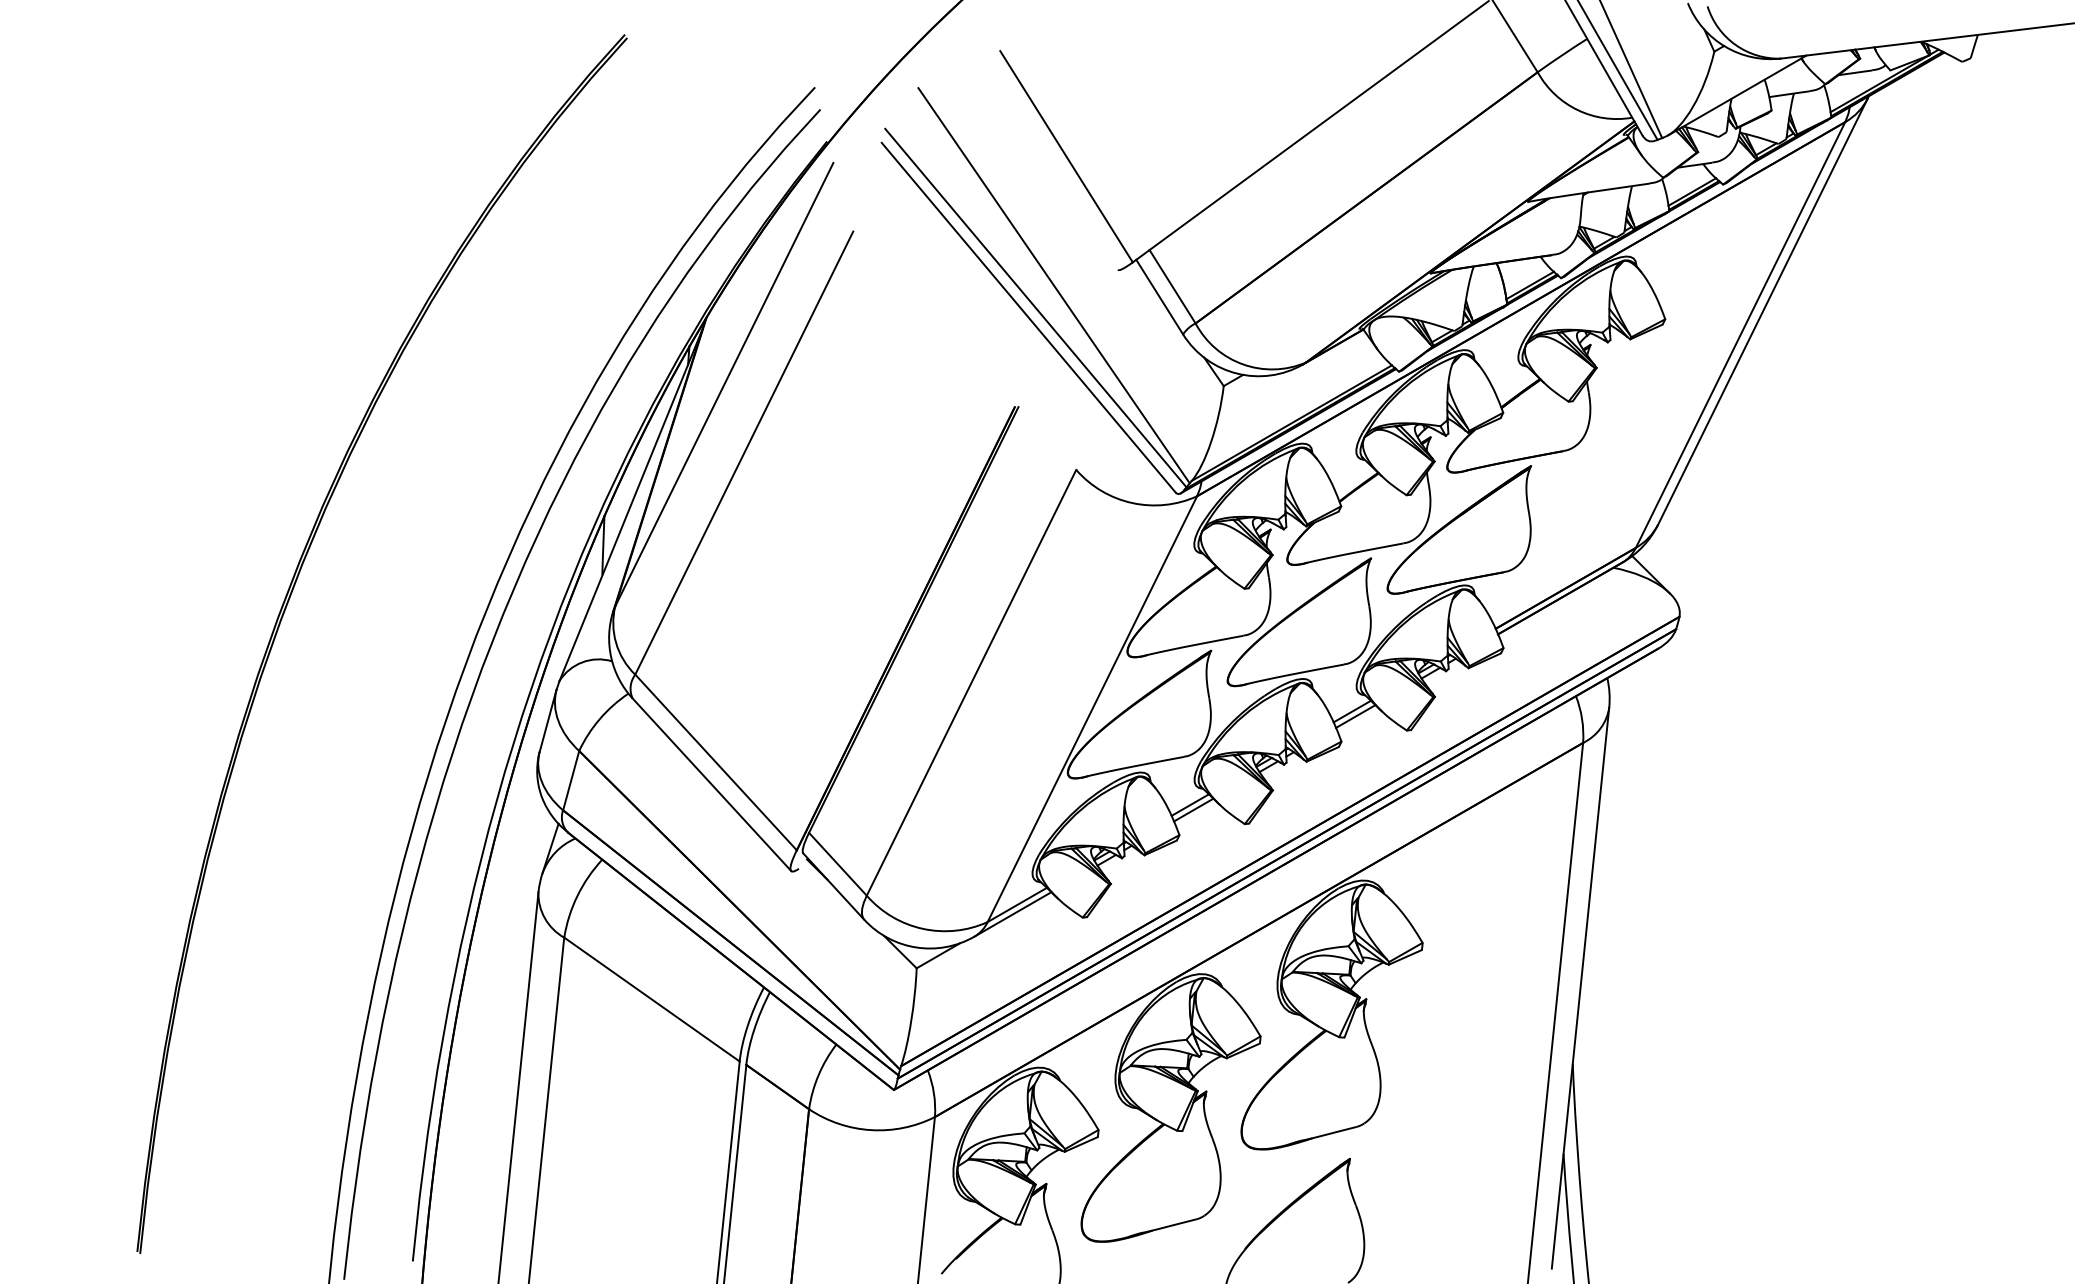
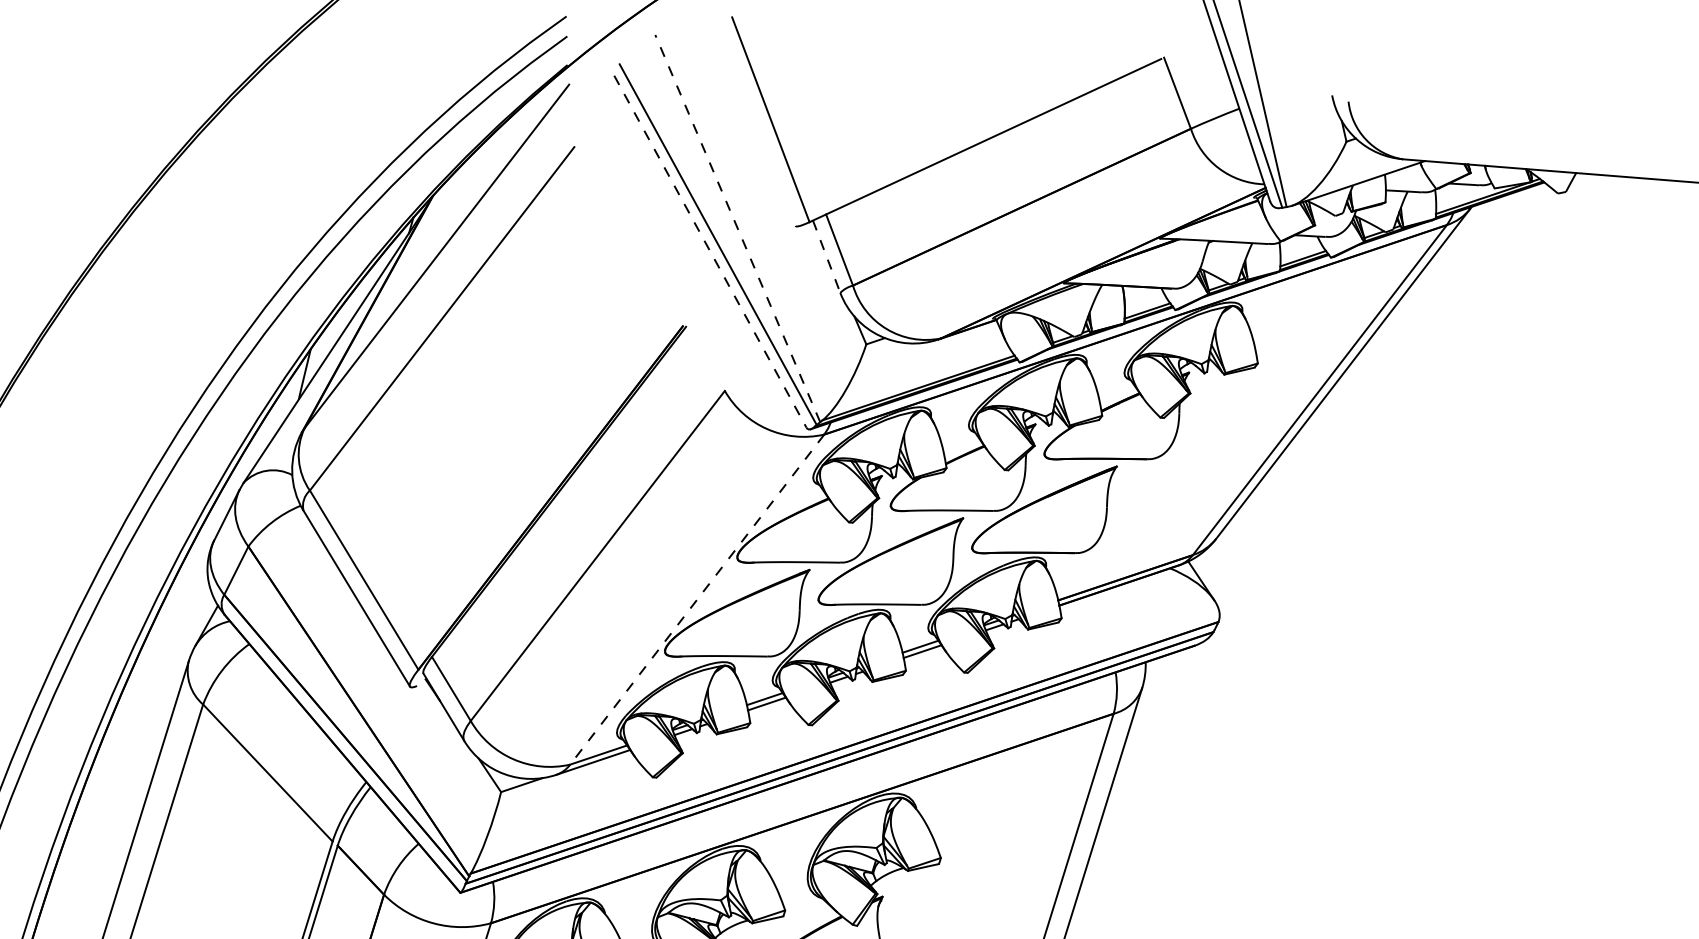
line: (1054, 285) -> (738, 228), solid -> dashed
line: (1159, 297) -> (826, 257), solid -> dashed
line: (1029, 318) -> (710, 252), solid -> dashed
line: (1092, 709) -> (697, 599), solid -> dashed

